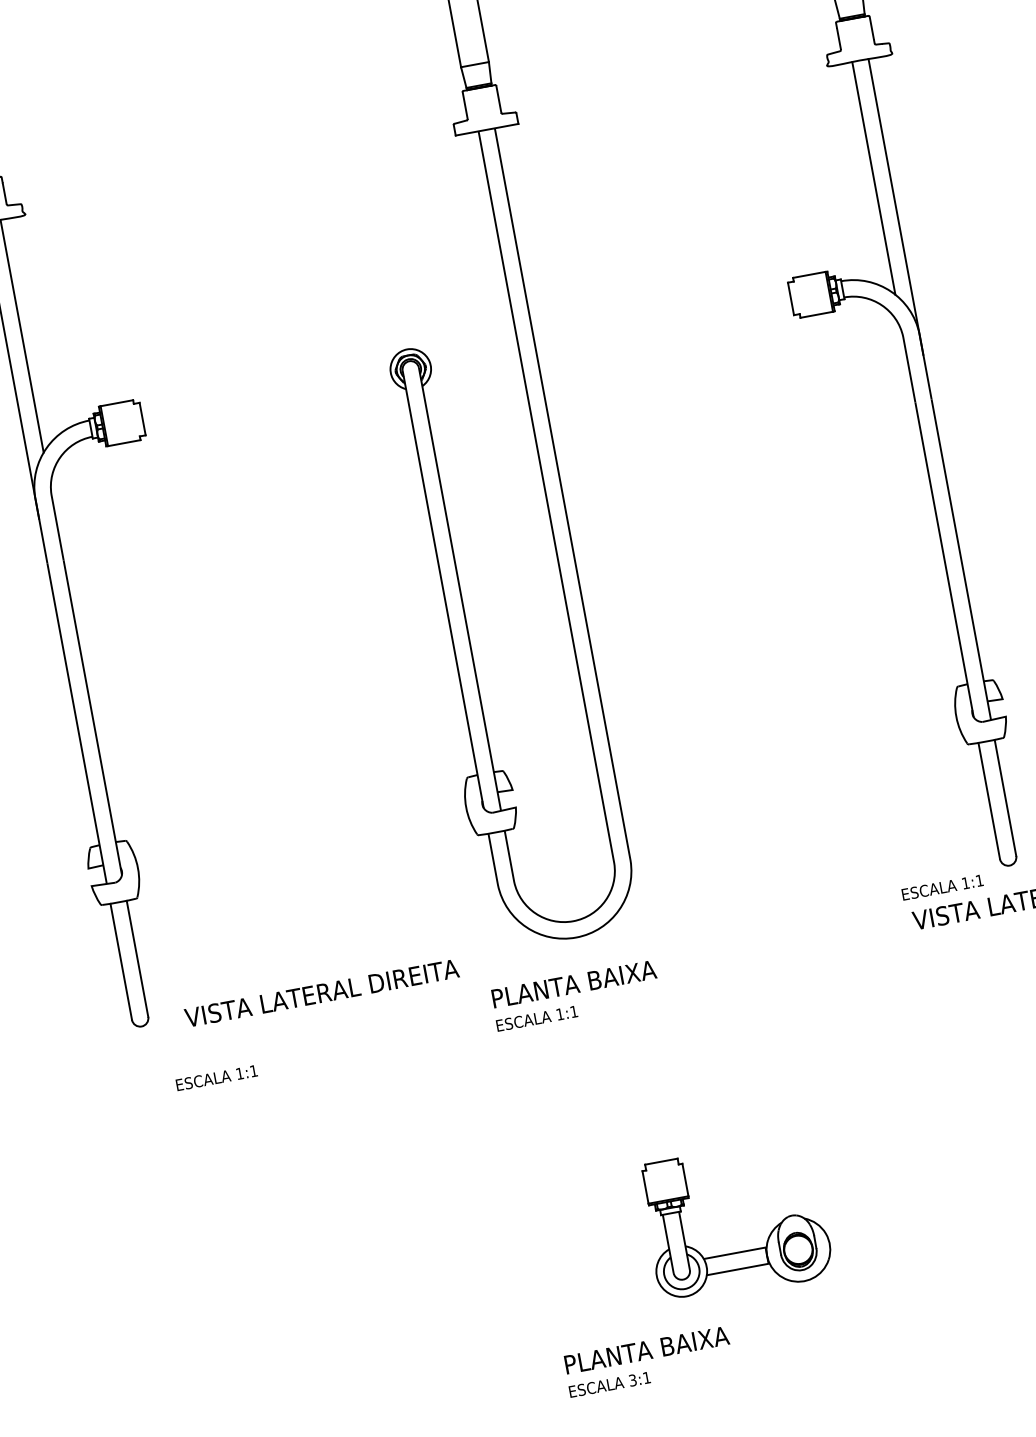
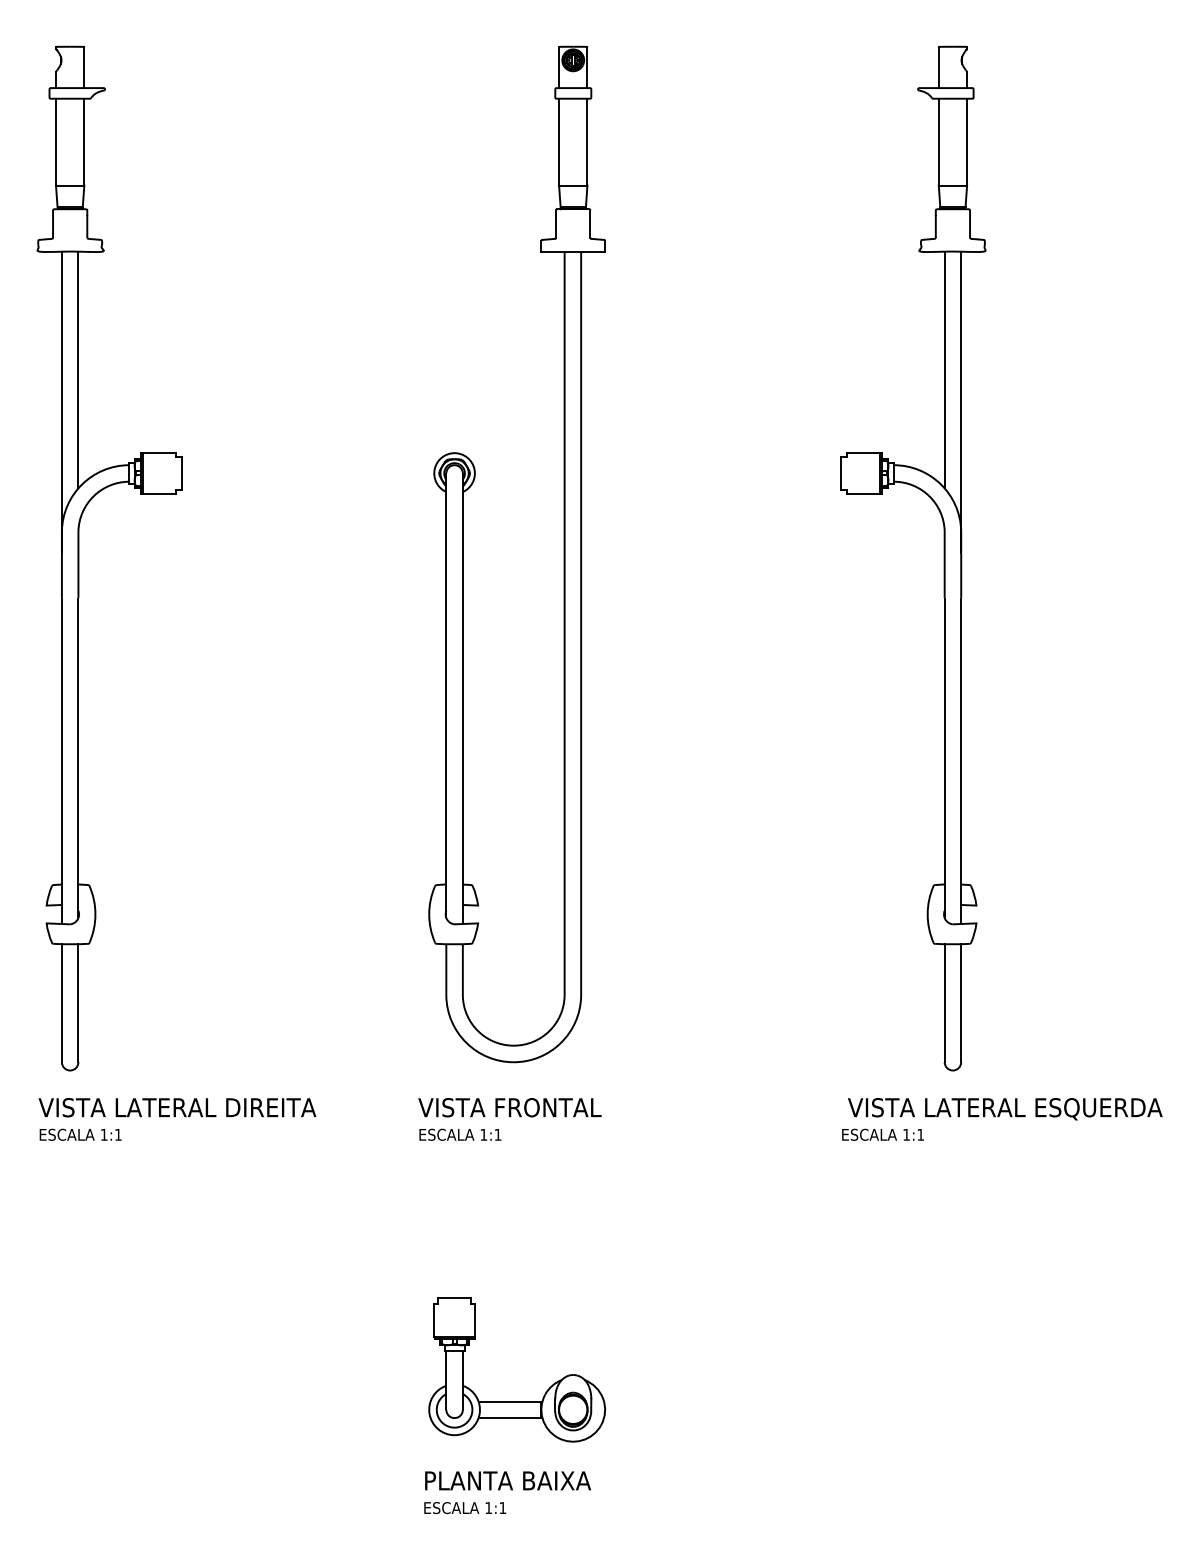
text: (942, 887) -> (882, 1134), moved
text: (580, 982) -> (509, 1107), PLANTA BAIXA -> VISTA FRONTAL
text: (321, 993) -> (177, 1107), moved
text: (216, 1077) -> (80, 1134), moved
part: (741, 1252) -> (516, 1401), moved
text: (632, 1380) -> (488, 1508), 3:1 -> 1:1

